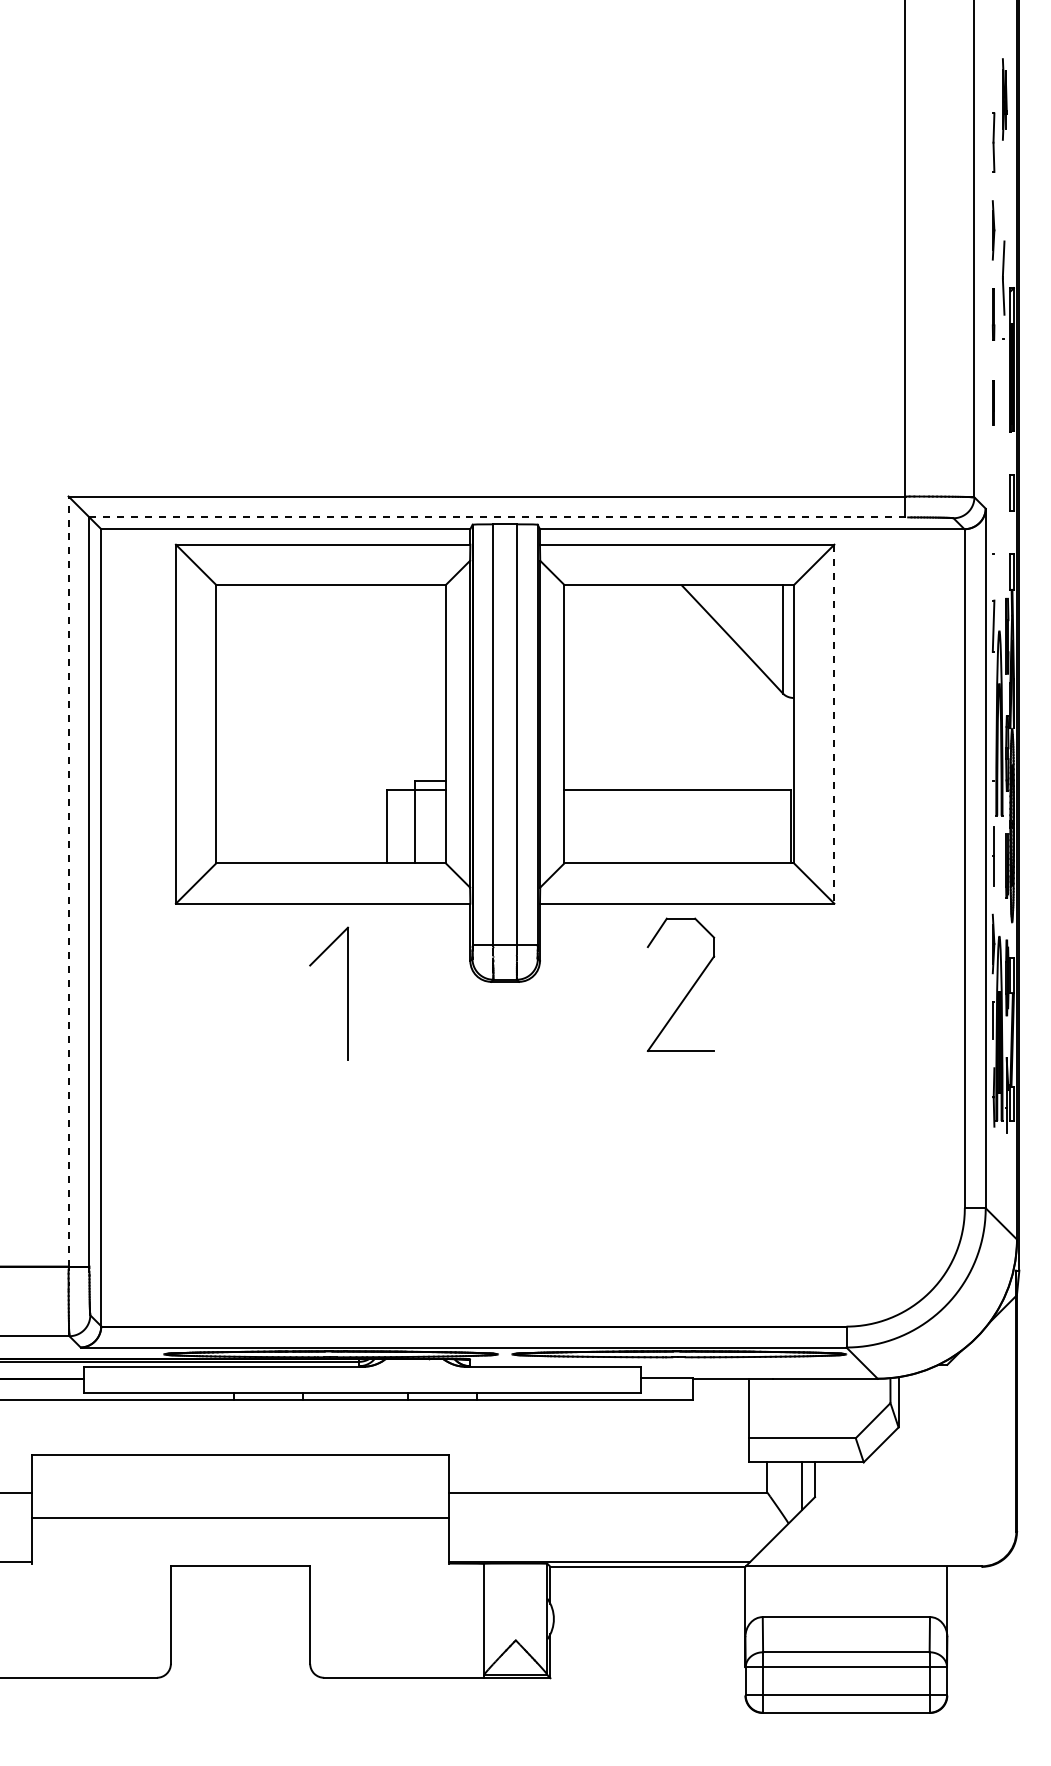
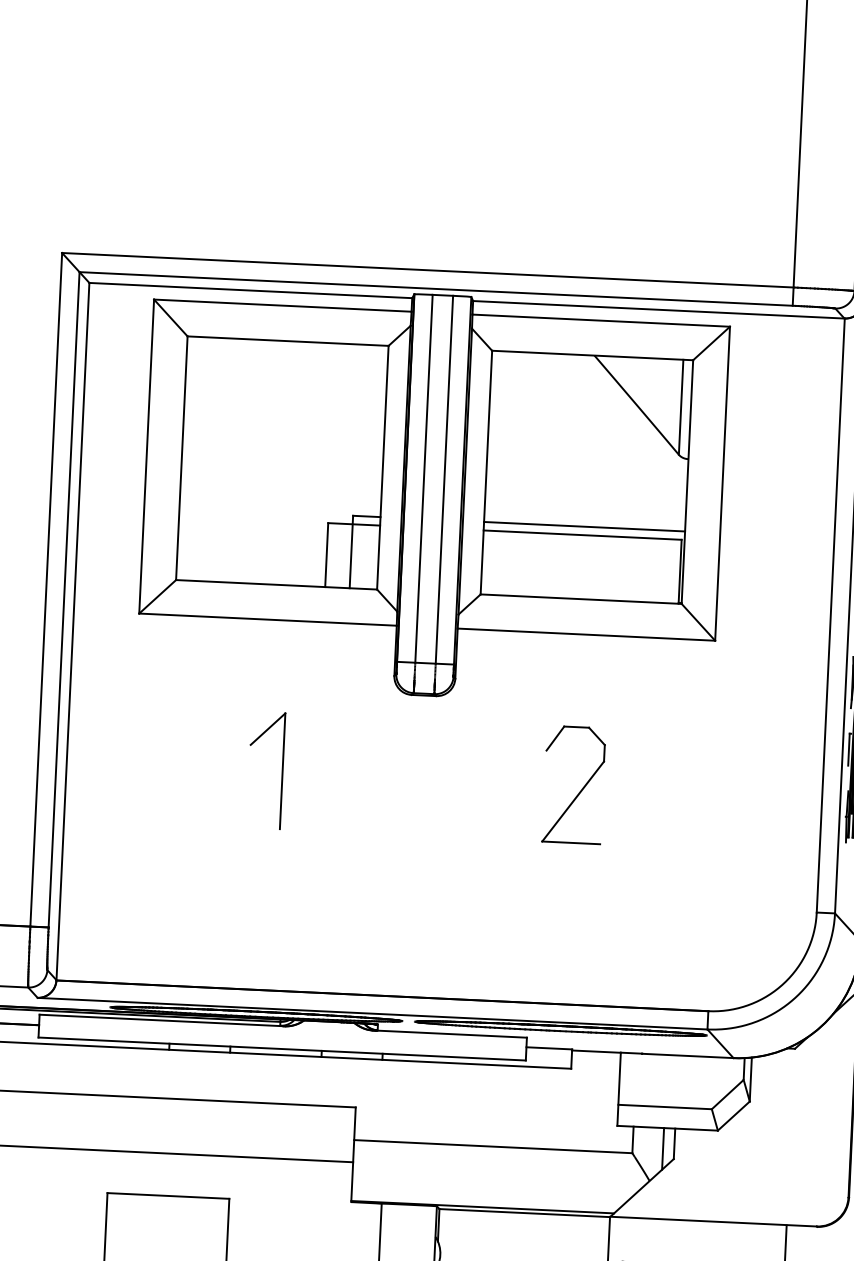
line: (499, 517) -> (438, 289), dashed -> solid
line: (834, 724) -> (722, 484), dashed -> solid
line: (679, 780) -> (584, 526), added
line: (68, 881) -> (46, 589), dashed -> solid
part: (689, 989) -> (581, 789), moved
part: (347, 993) -> (282, 770), moved

